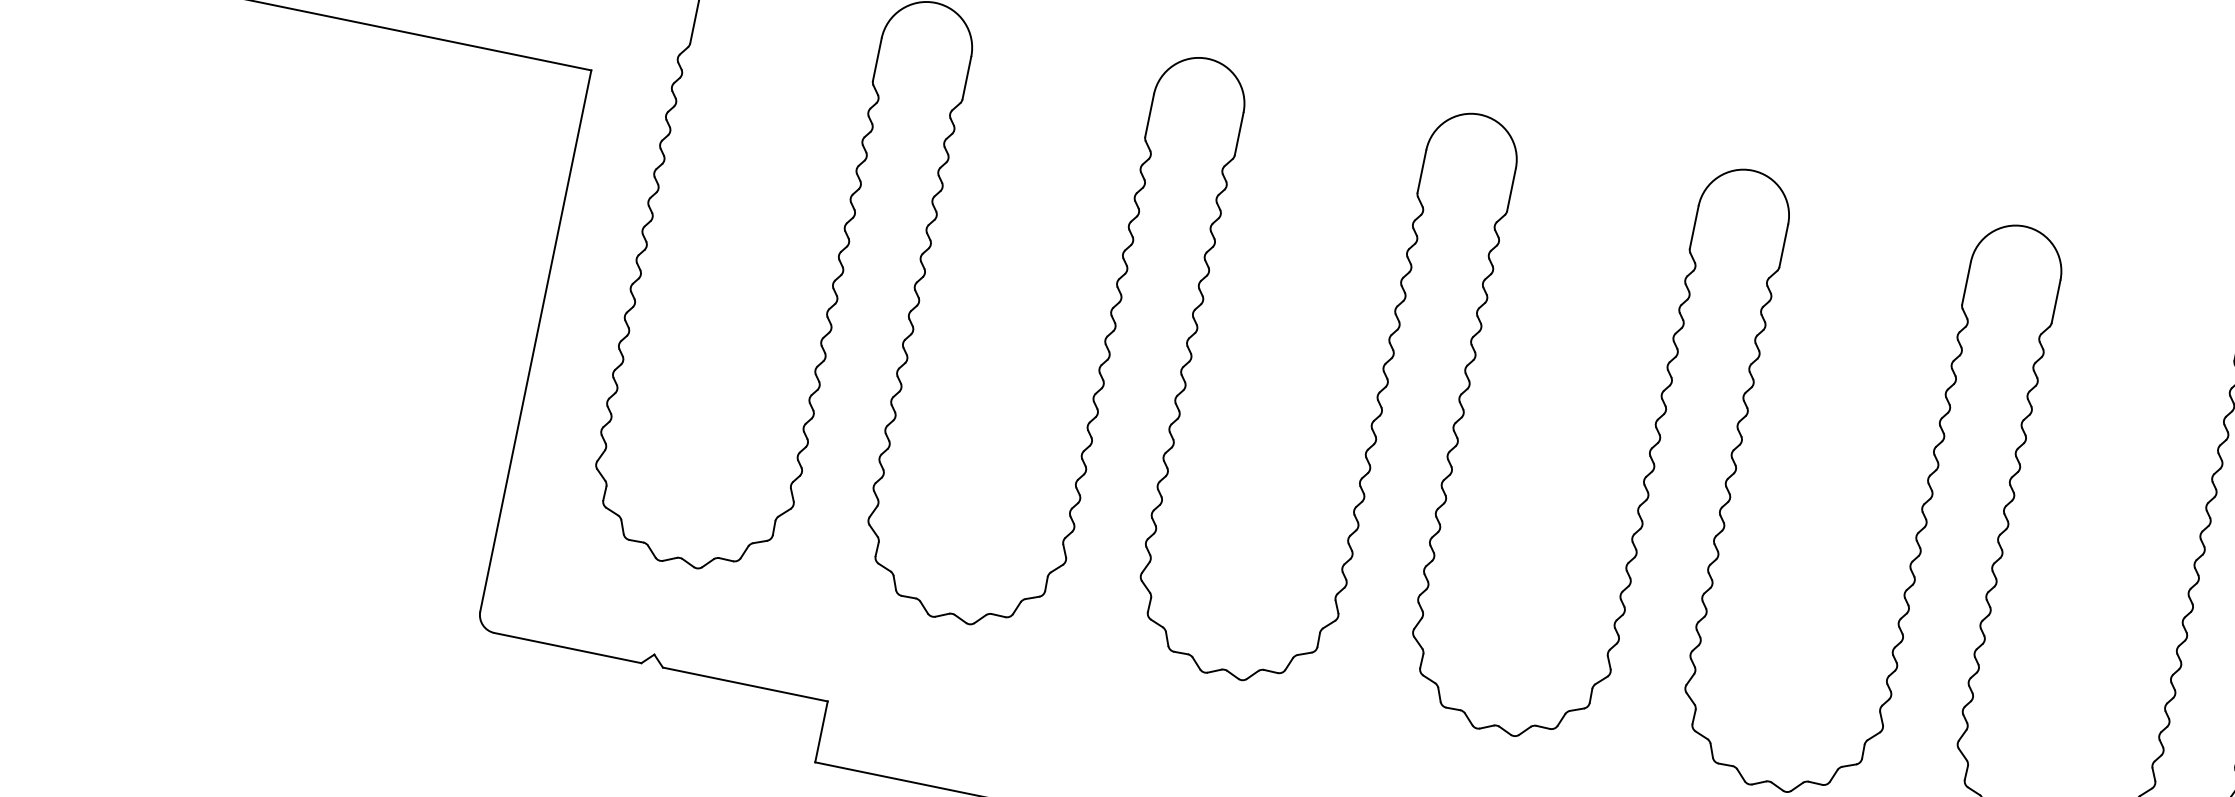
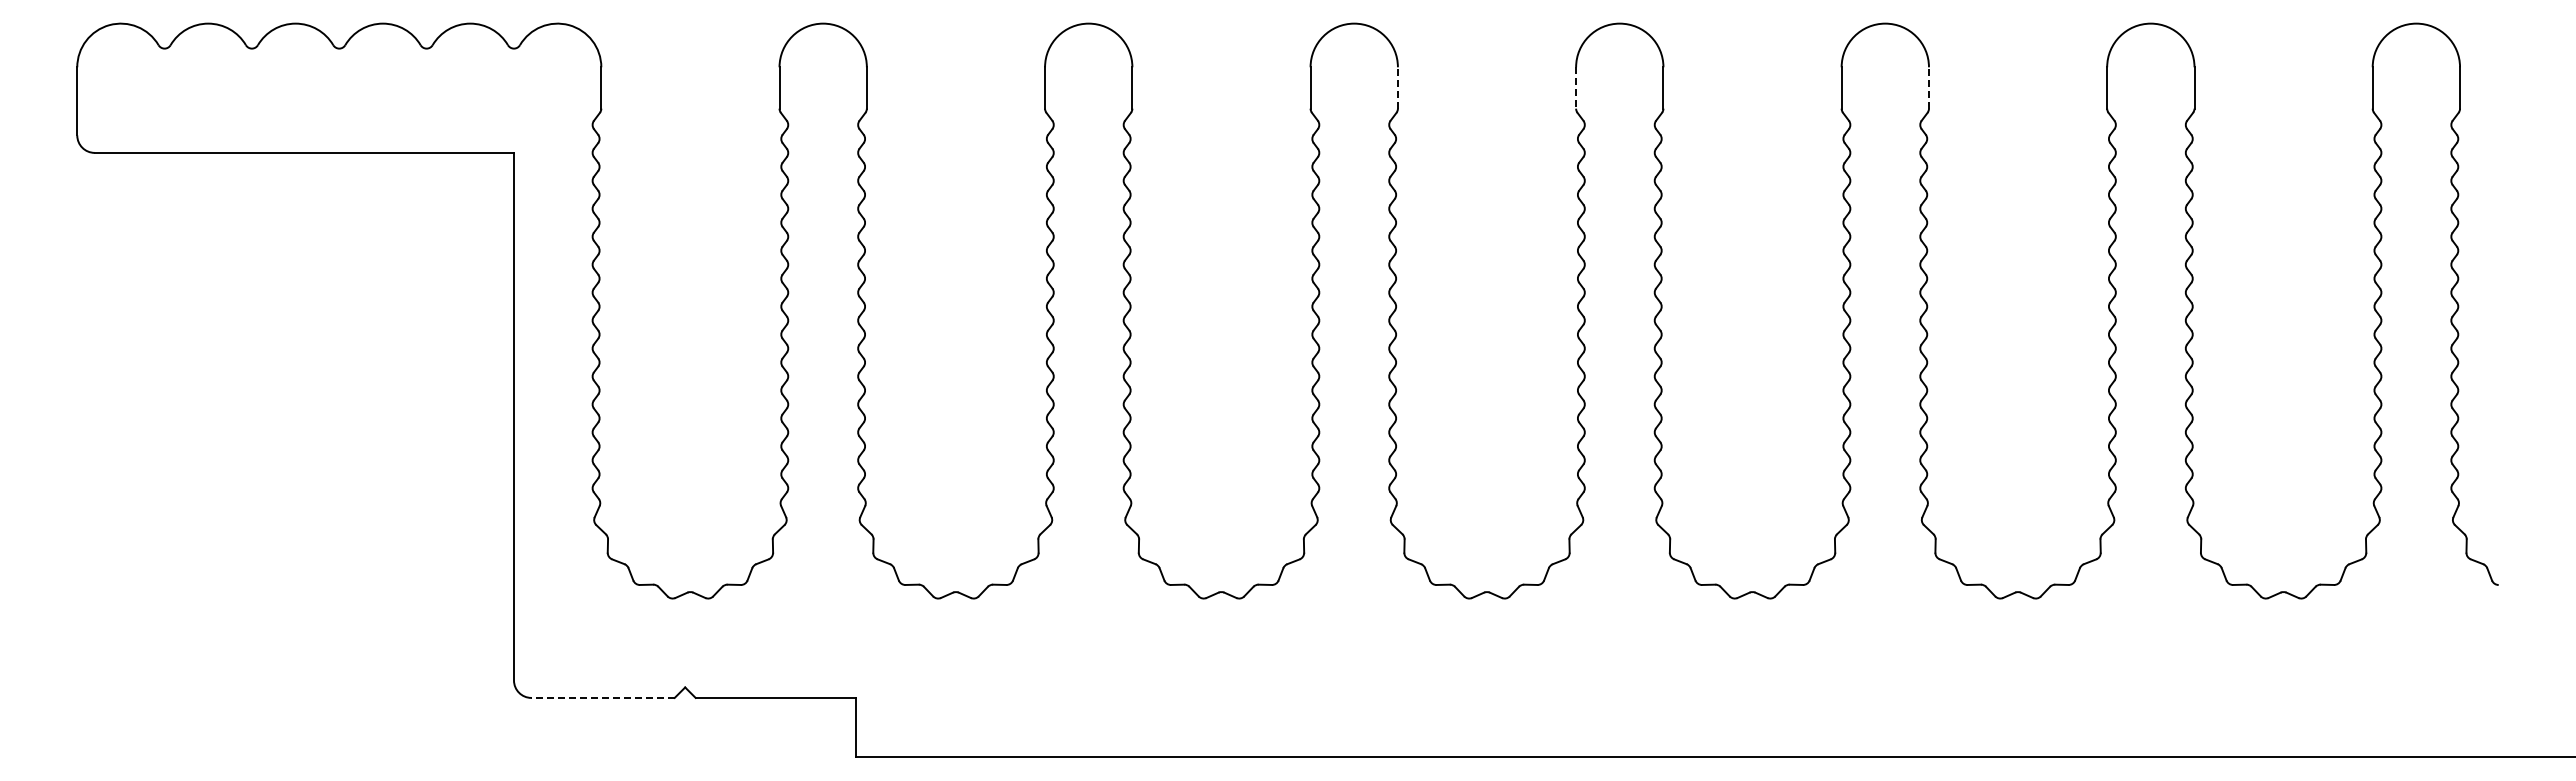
line: (1511, 189) -> (1397, 87), solid -> dashed
line: (1694, 226) -> (1576, 87), solid -> dashed
line: (2055, 301) -> (1928, 87), solid -> dashed
line: (568, 647) -> (603, 697), solid -> dashed

